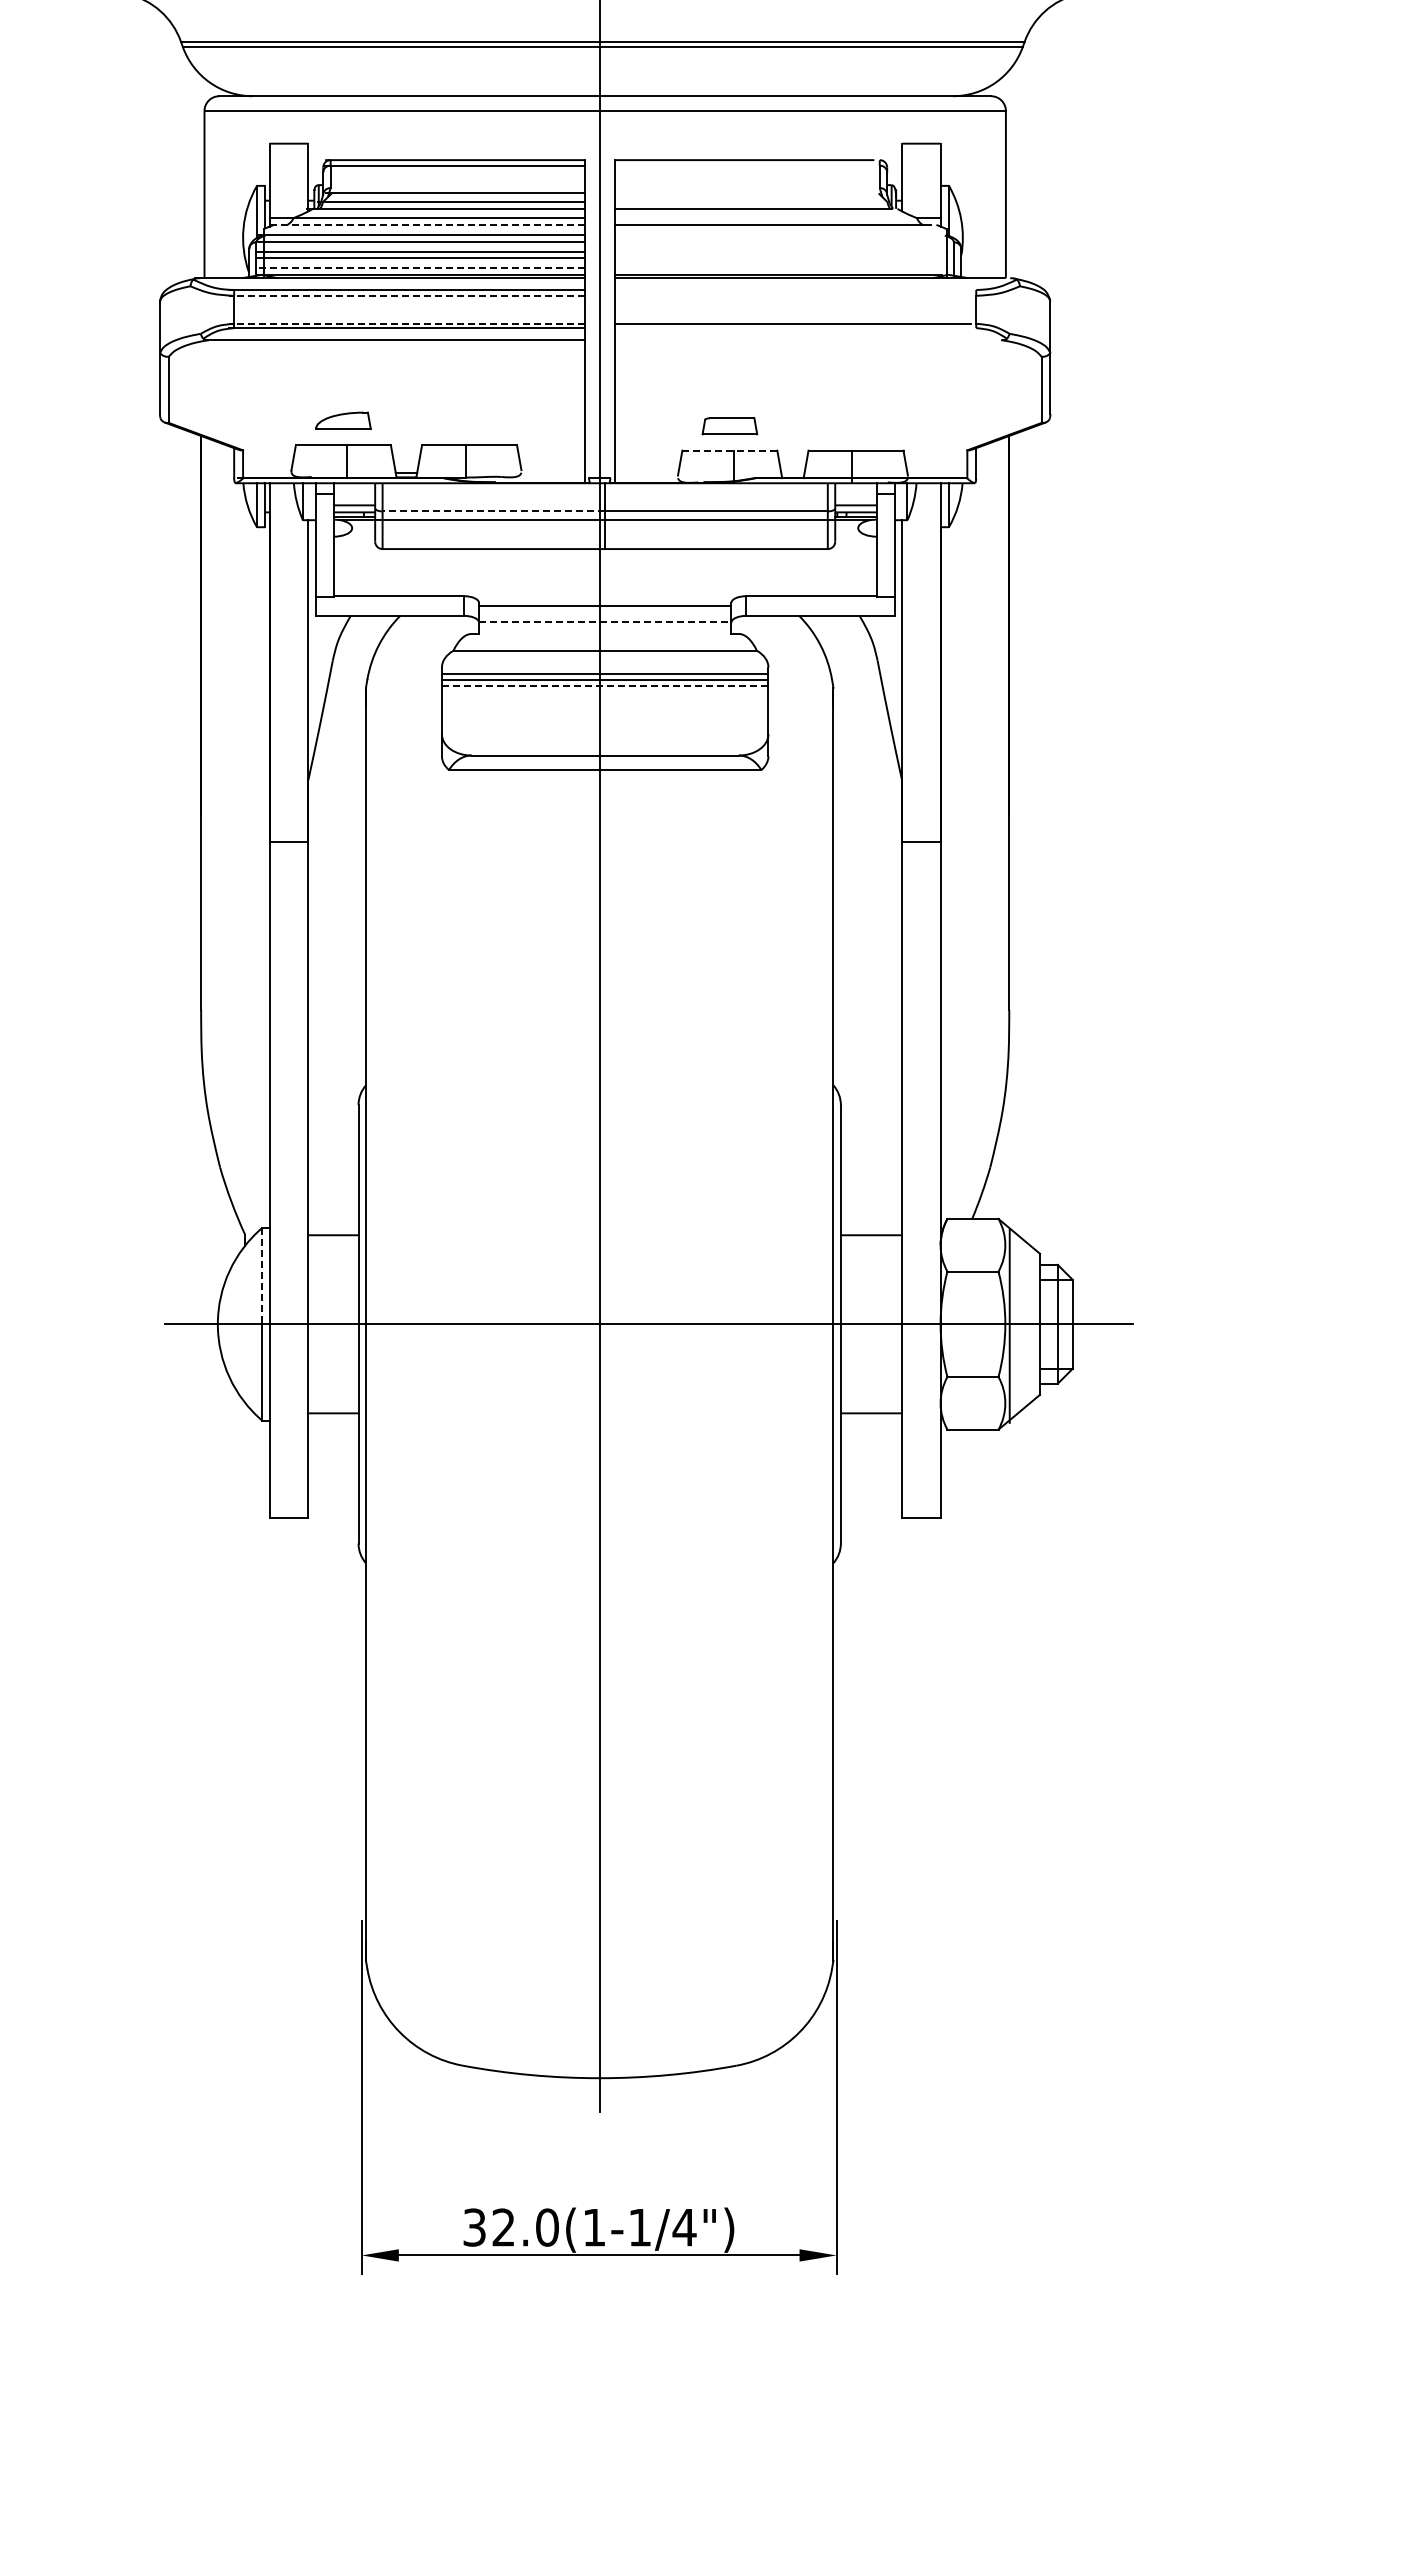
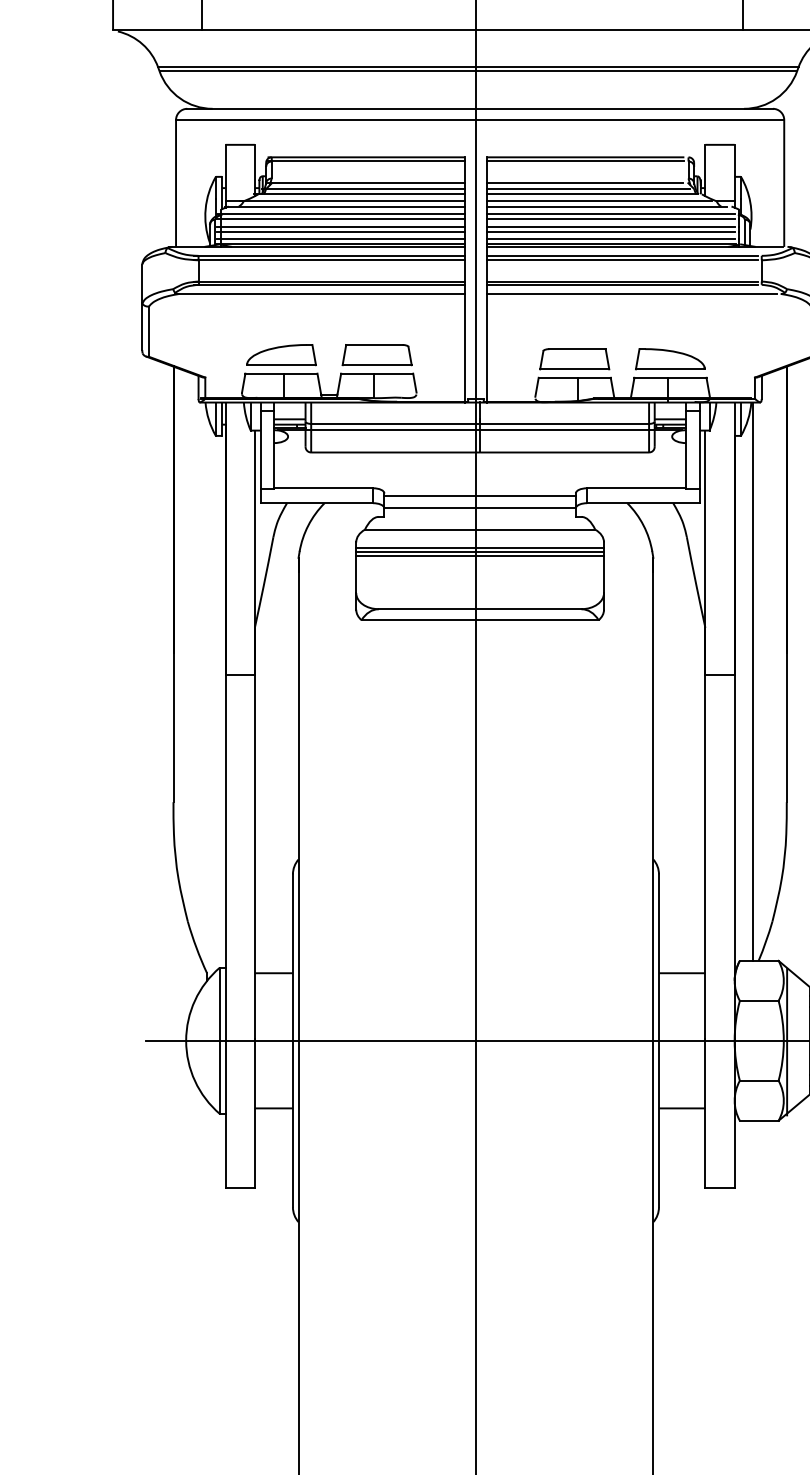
line: (744, 165) -> (585, 161), added
line: (743, 193) -> (585, 182), added
line: (747, 202) -> (588, 189), added
line: (762, 218) -> (599, 201), added
line: (426, 224) -> (344, 206), dashed -> solid
line: (777, 234) -> (610, 213), added
line: (777, 241) -> (610, 219), added
line: (777, 251) -> (610, 226), added
line: (777, 258) -> (610, 231), added
line: (421, 268) -> (340, 239), dashed -> solid
line: (777, 268) -> (610, 239), added
line: (792, 289) -> (622, 255), added
line: (406, 295) -> (329, 260), dashed -> solid
line: (792, 295) -> (622, 260), added
line: (406, 323) -> (329, 281), dashed -> solid
line: (792, 328) -> (622, 285), added
line: (804, 340) -> (631, 294), added
part: (343, 420) -> (281, 354), size x1.67
part: (469, 420) -> (377, 354), added
part: (729, 426) -> (574, 359), size x1.67
part: (855, 426) -> (670, 359), added
line: (729, 450) -> (574, 377), dashed -> solid
line: (493, 511) -> (395, 423), dashed -> solid
line: (605, 622) -> (480, 508), dashed -> solid
line: (605, 685) -> (480, 556), dashed -> solid
line: (965, 850) -> (753, 681), added
line: (262, 1276) -> (220, 1004), dashed -> solid

